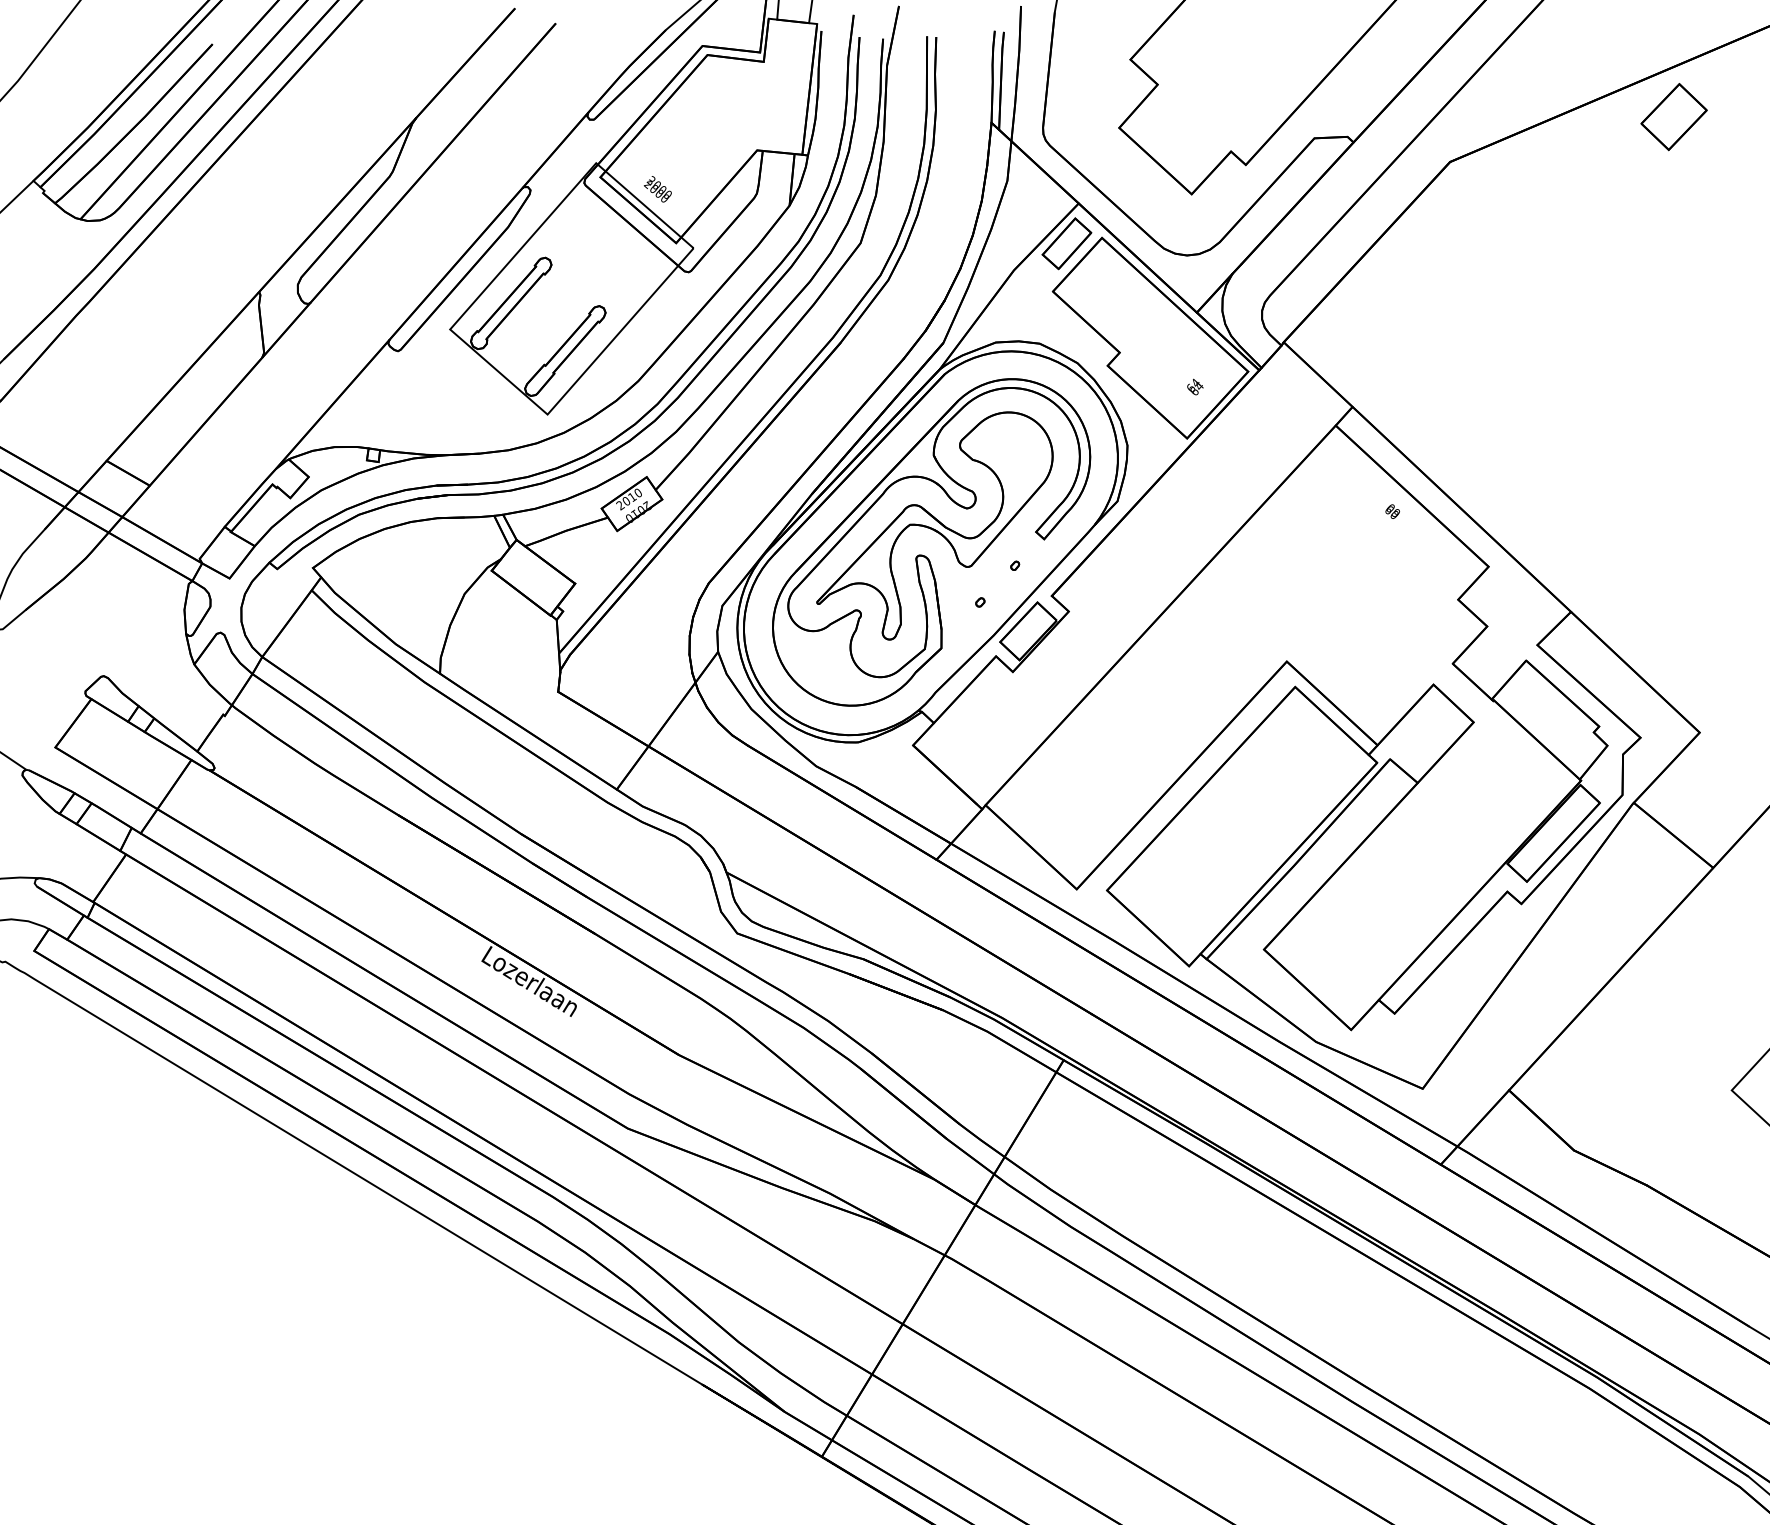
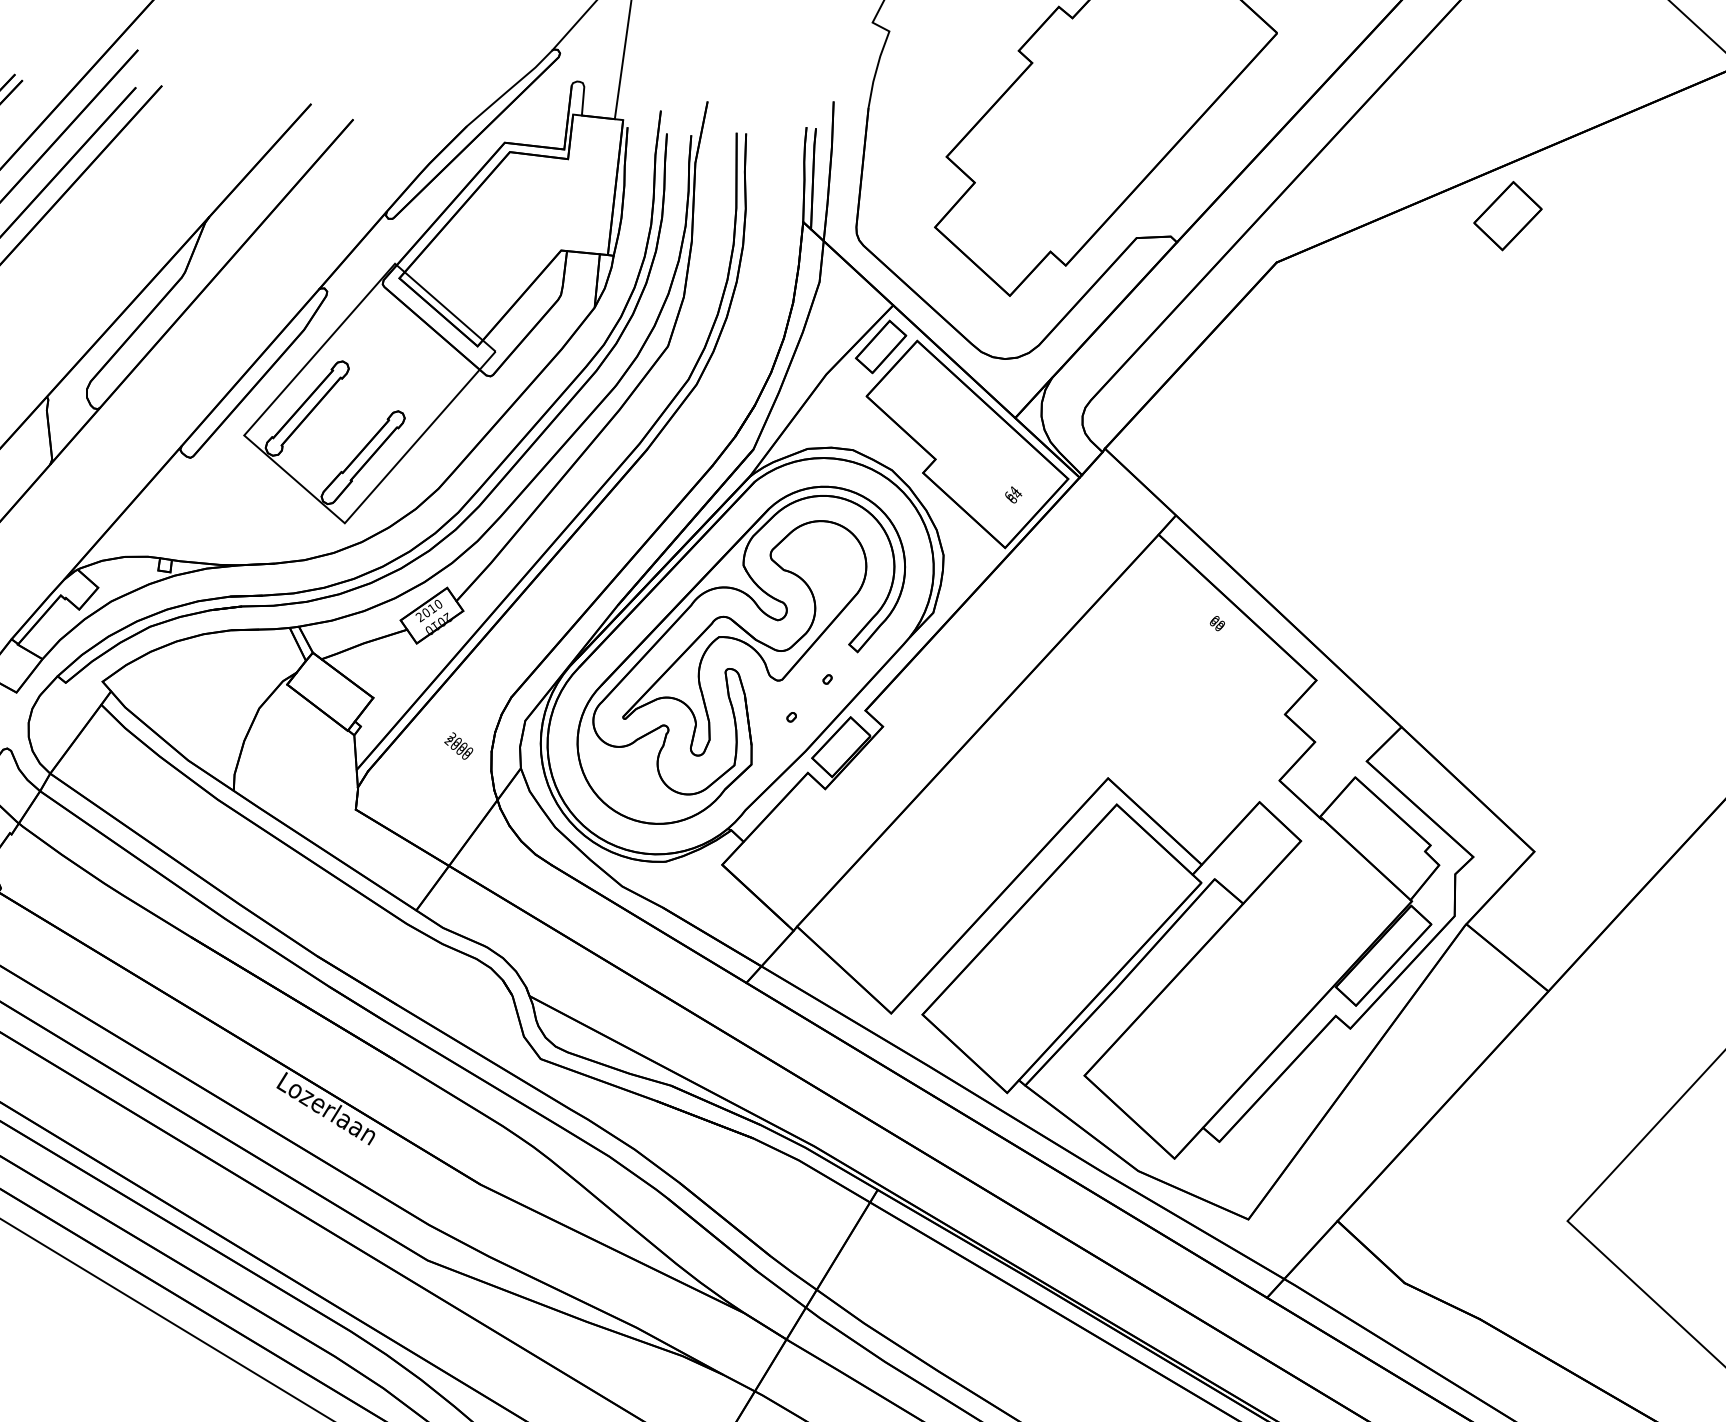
text: (657, 189) -> (458, 746), moved

